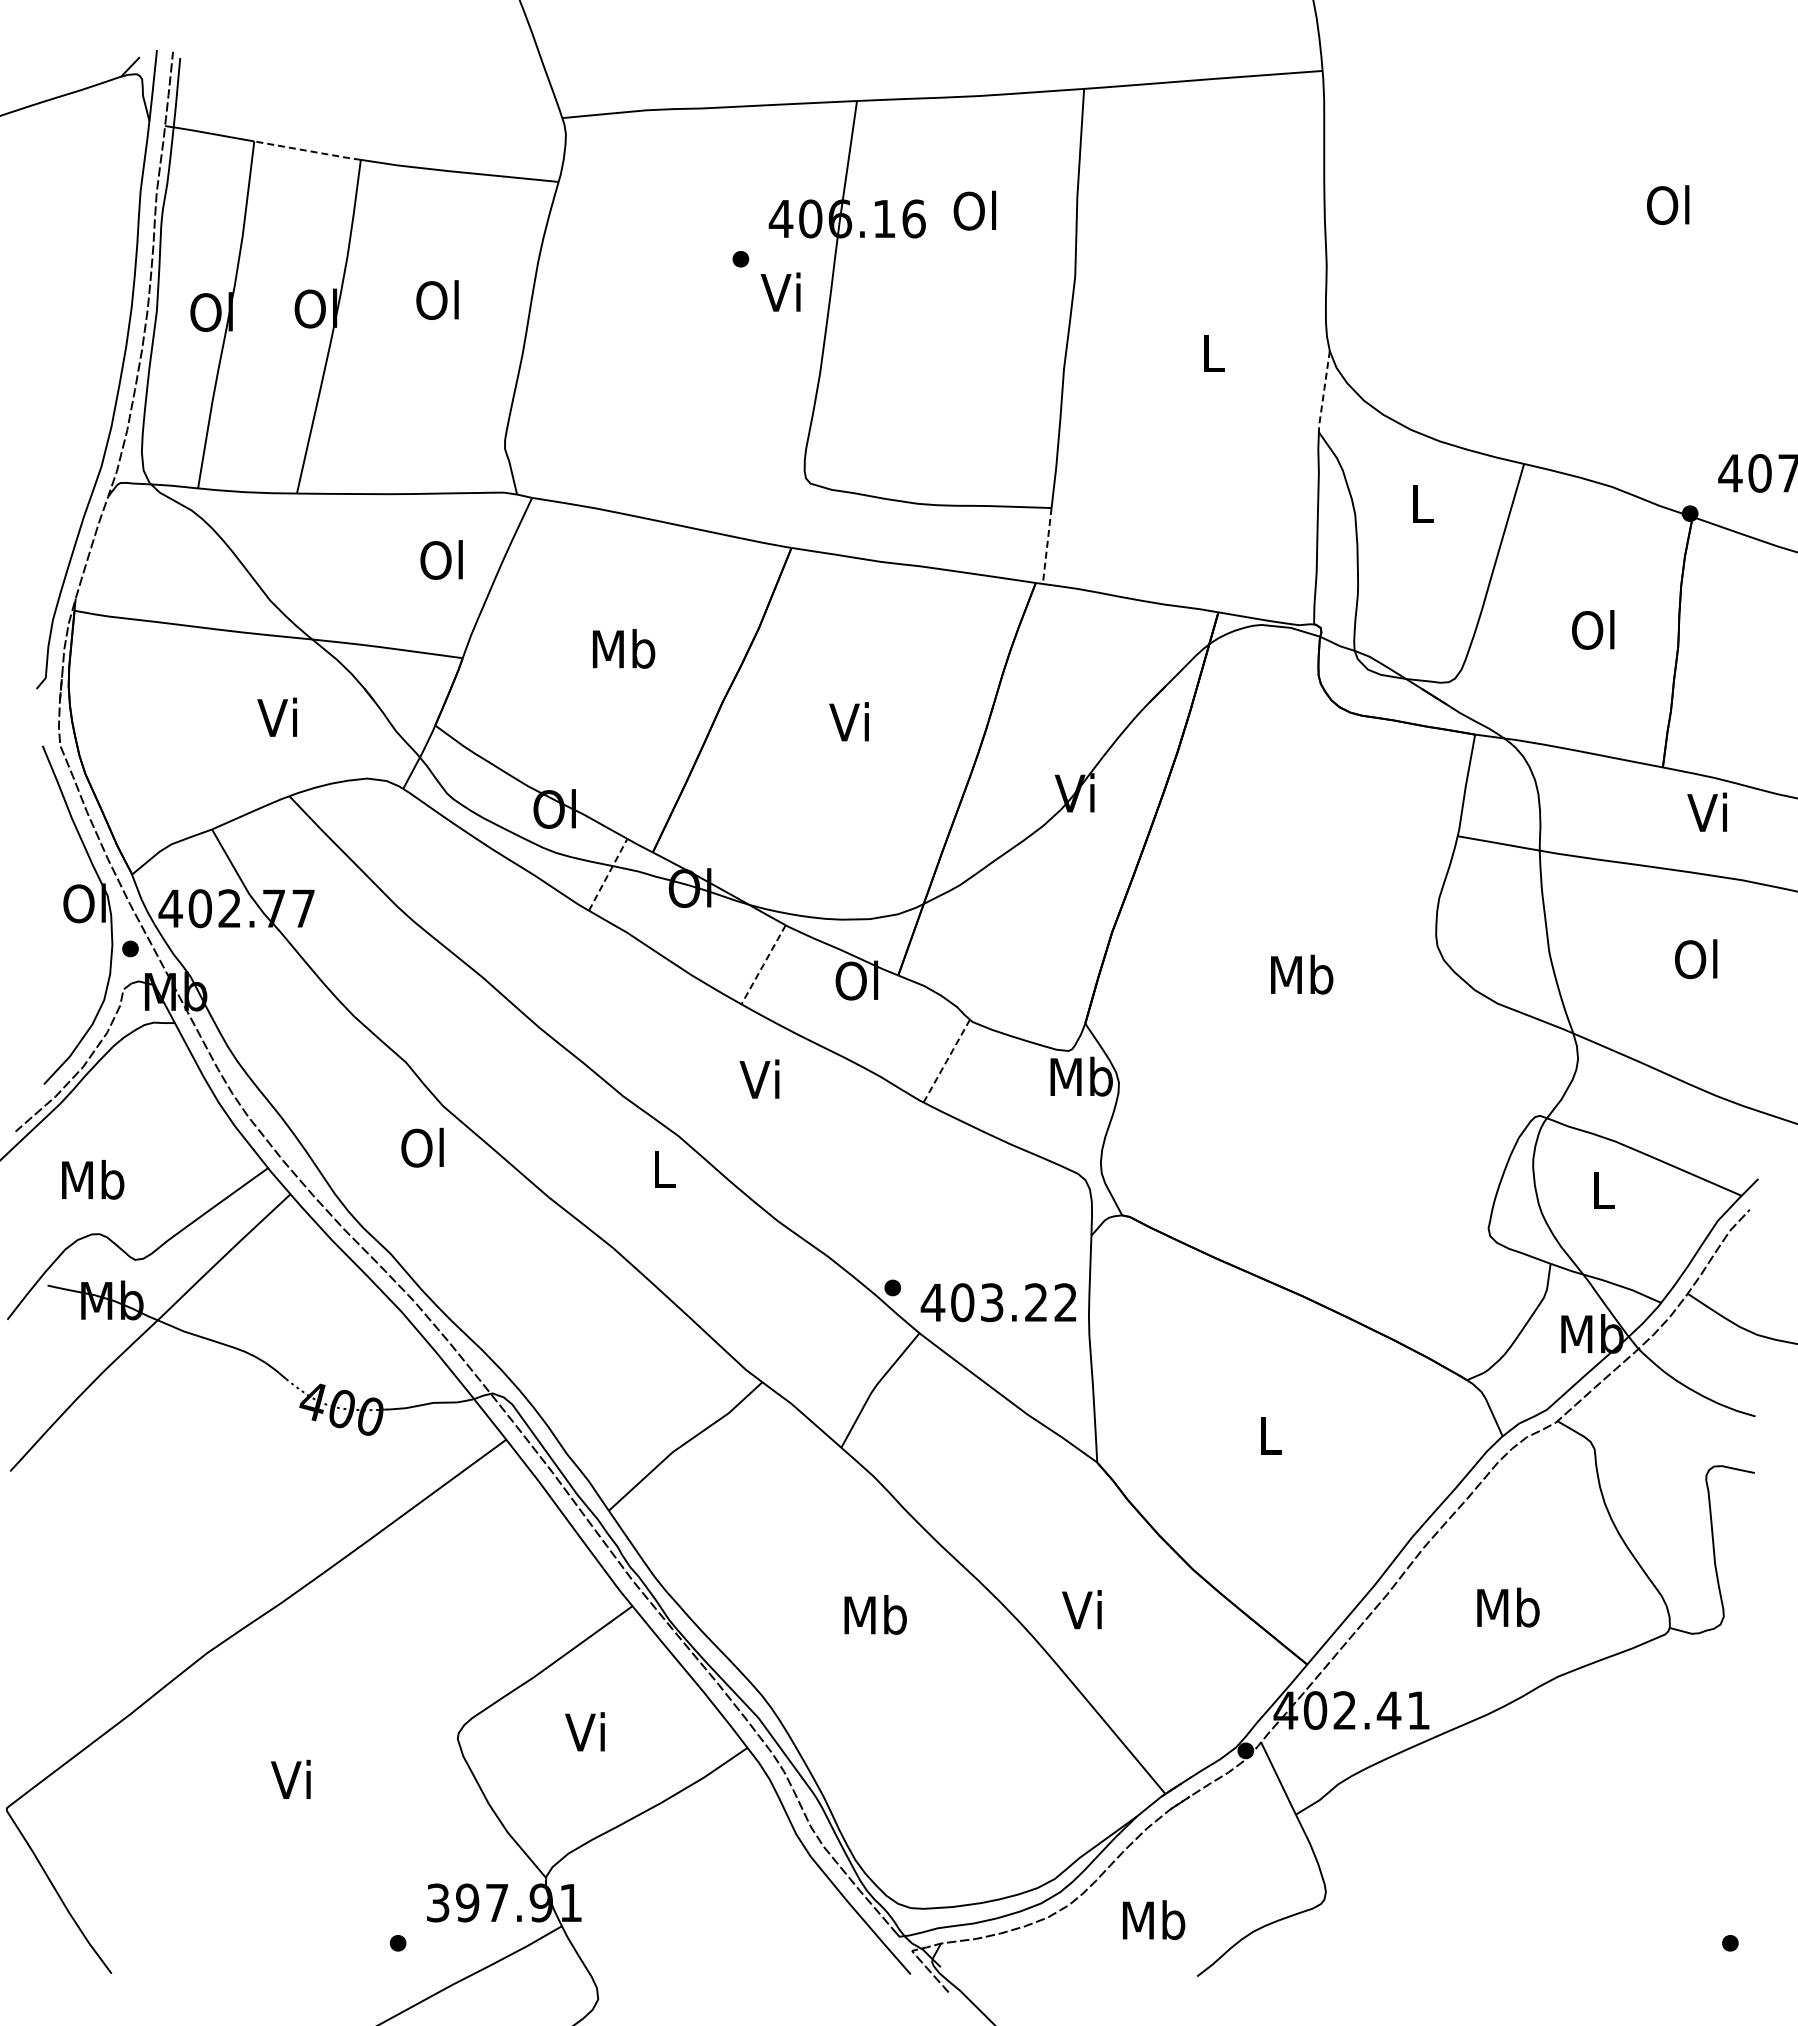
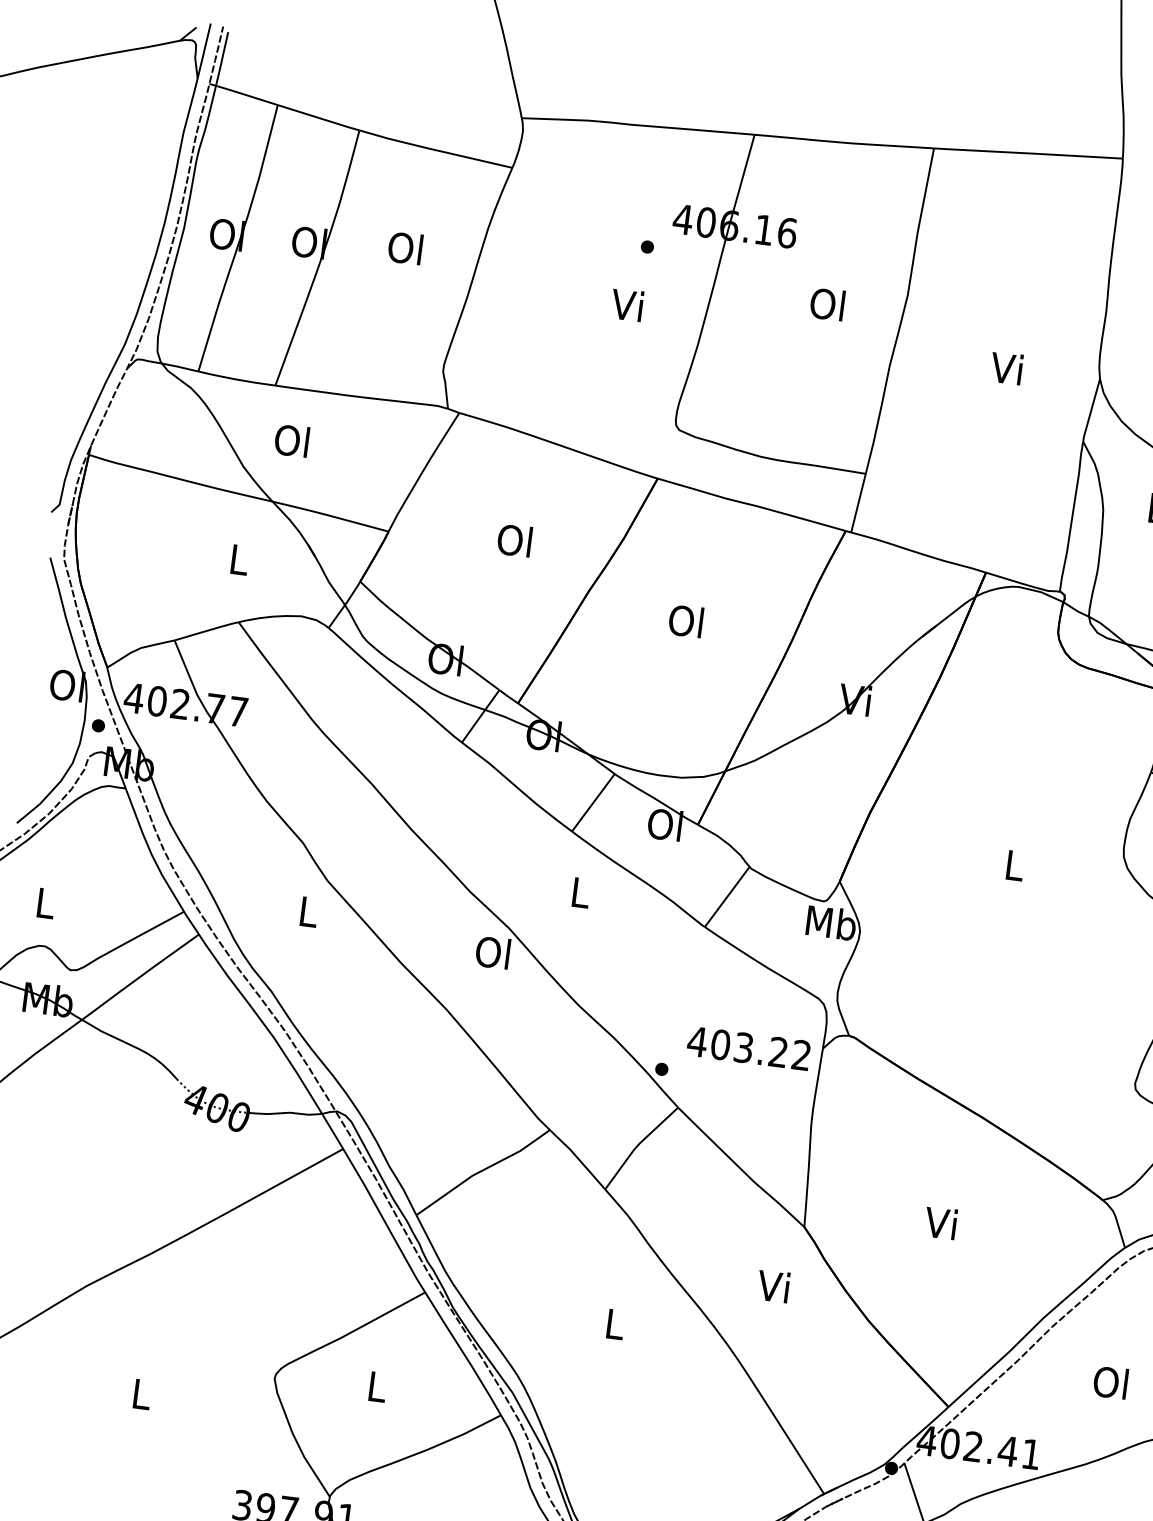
line: (306, 150) -> (317, 117), dashed -> solid
text: (974, 210) -> (827, 304), moved
text: (780, 291) -> (626, 304), moved
text: (1210, 352) -> (1006, 368), L -> Vi
line: (1323, 392) -> (1090, 410), dashed -> solid
line: (1047, 545) -> (858, 502), dashed -> solid
text: (441, 559) -> (291, 440), moved
text: (623, 648) -> (515, 540), Mb -> Ol
text: (277, 716) -> (237, 558), Vi -> L
text: (850, 721) -> (686, 620), Vi -> Ol
line: (608, 874) -> (480, 716), dashed -> solid
line: (763, 964) -> (593, 802), dashed -> solid
text: (1302, 974) -> (1015, 865), Mb -> L
line: (946, 1061) -> (727, 897), dashed -> solid
text: (759, 1078) -> (578, 891), Vi -> L
text: (422, 1147) -> (307, 911), Ol -> L
text: (661, 1168) -> (492, 952), L -> Ol
text: (93, 1179) -> (45, 902), Mb -> L
text: (998, 1302) -> (748, 1048), moved
text: (1267, 1434) -> (940, 1222), L -> Vi
text: (1508, 1607) -> (1112, 1382), Mb -> Ol
text: (1081, 1609) -> (773, 1286), moved
text: (875, 1614) -> (614, 1323), Mb -> L
text: (584, 1731) -> (374, 1385), Vi -> L
text: (290, 1778) -> (139, 1392), Vi -> L

